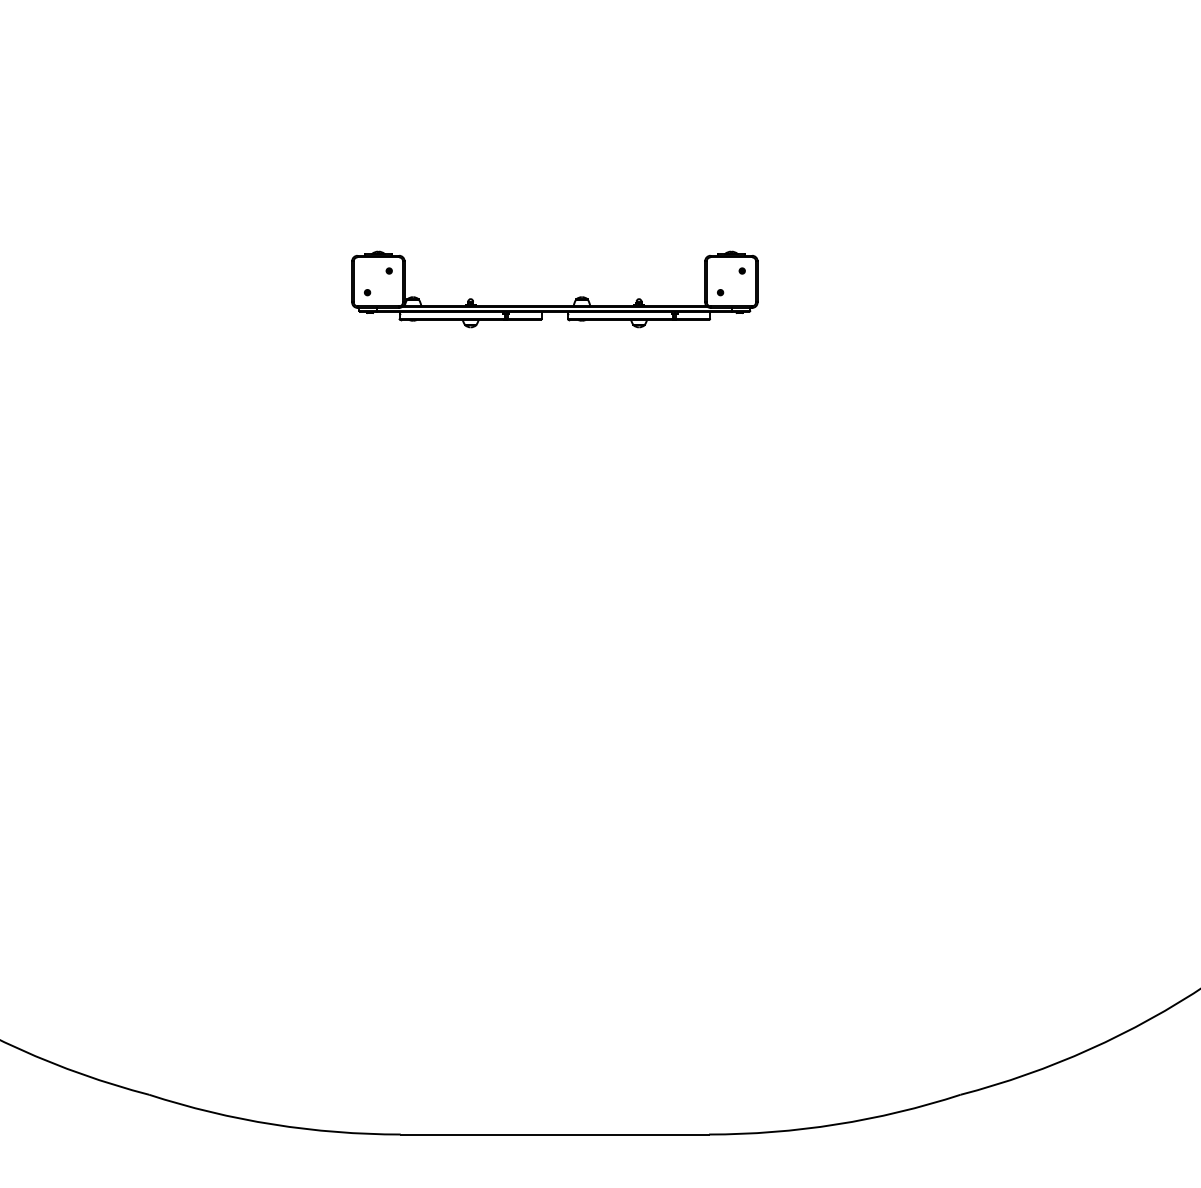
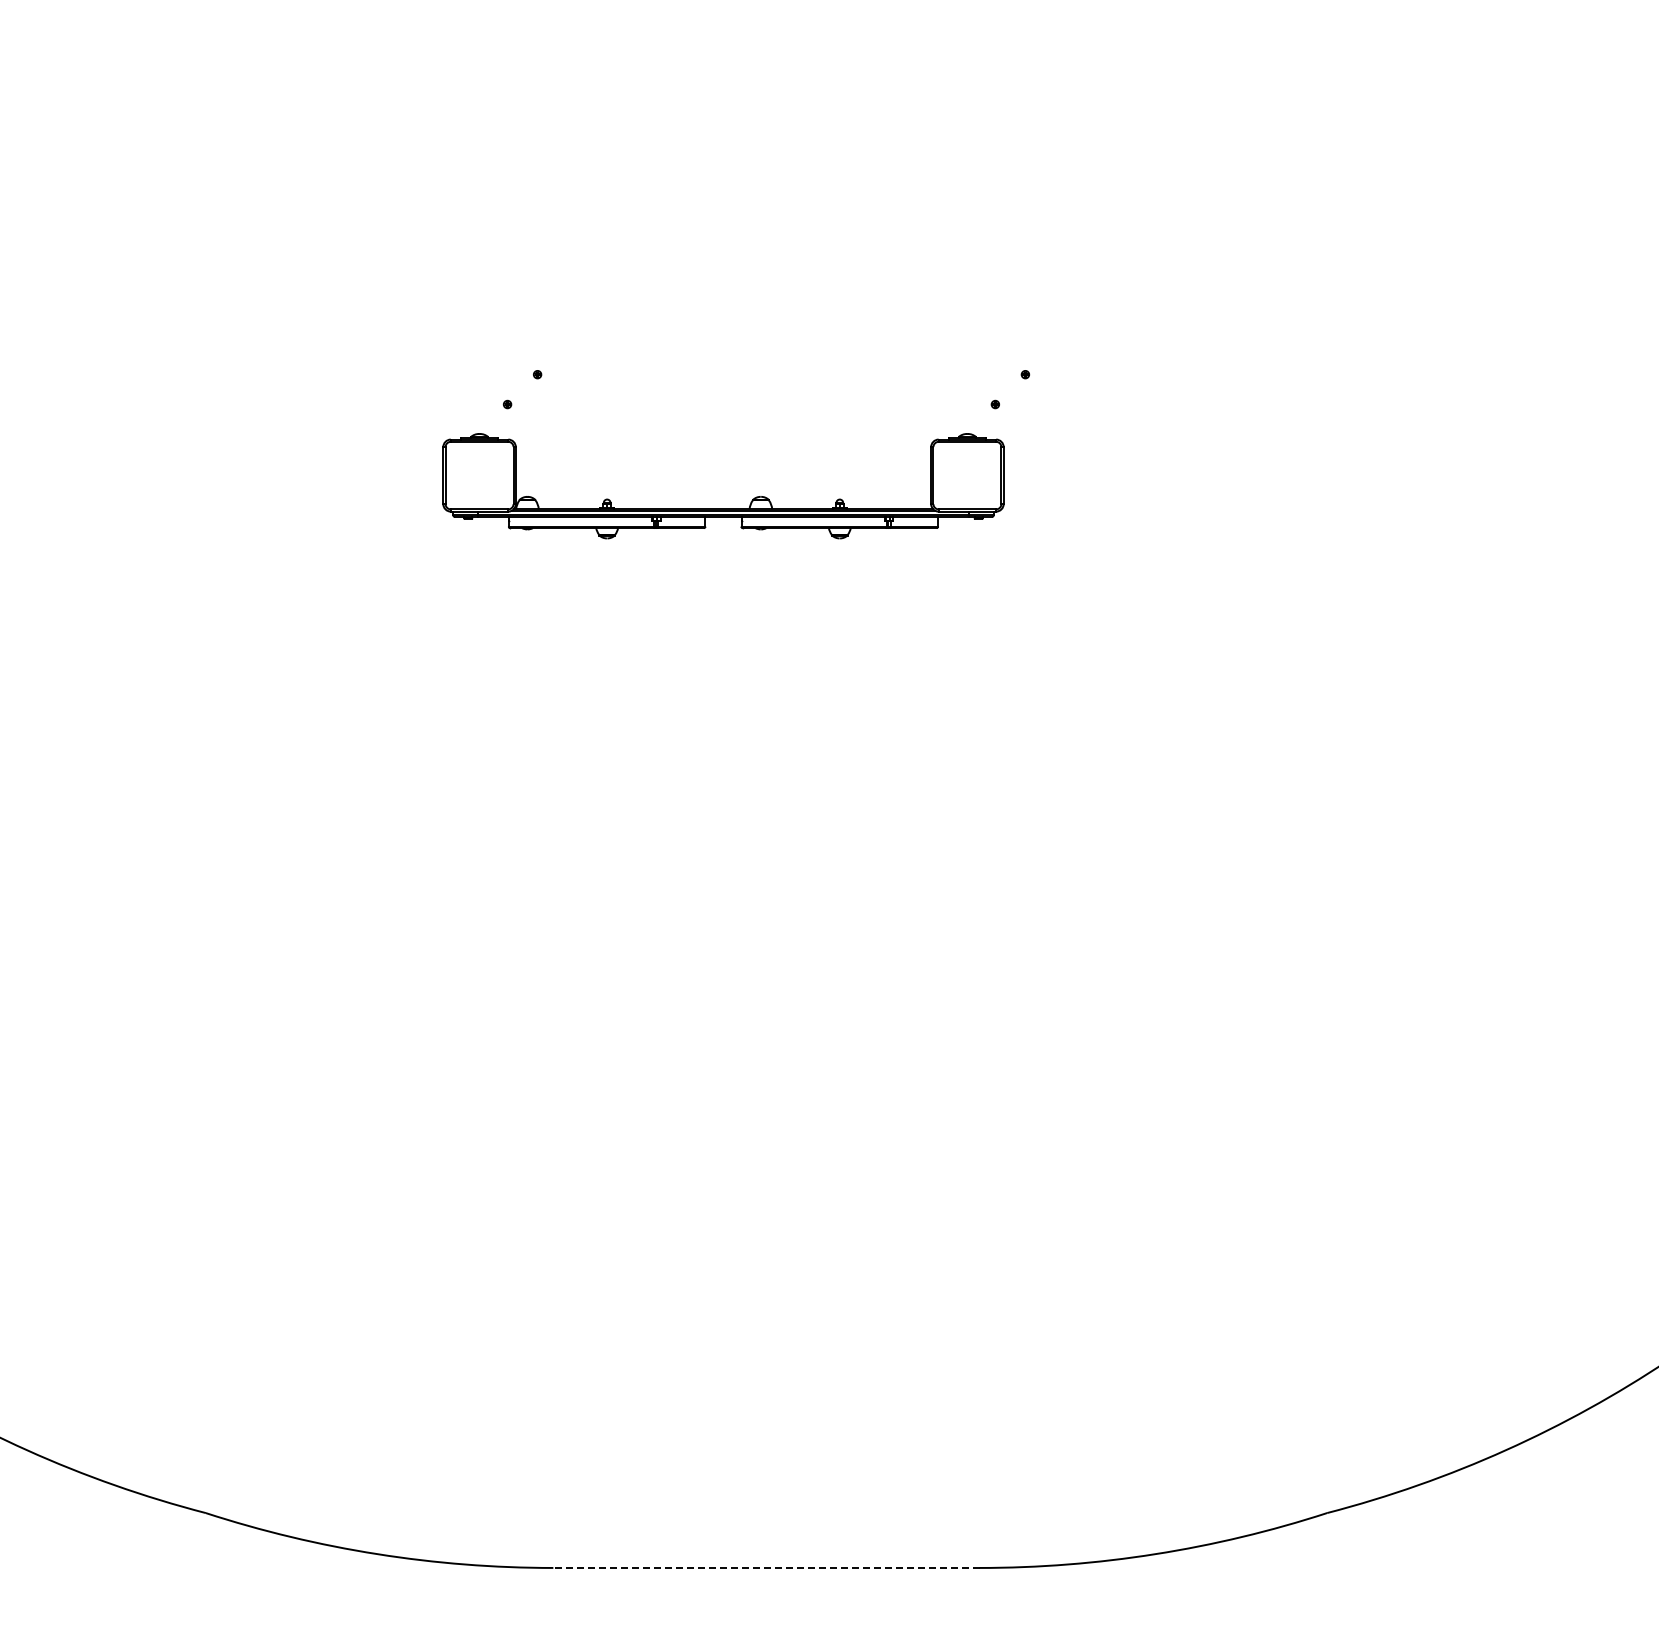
part: (554, 305) -> (723, 508), moved
line: (554, 1134) -> (766, 1567), solid -> dashed

